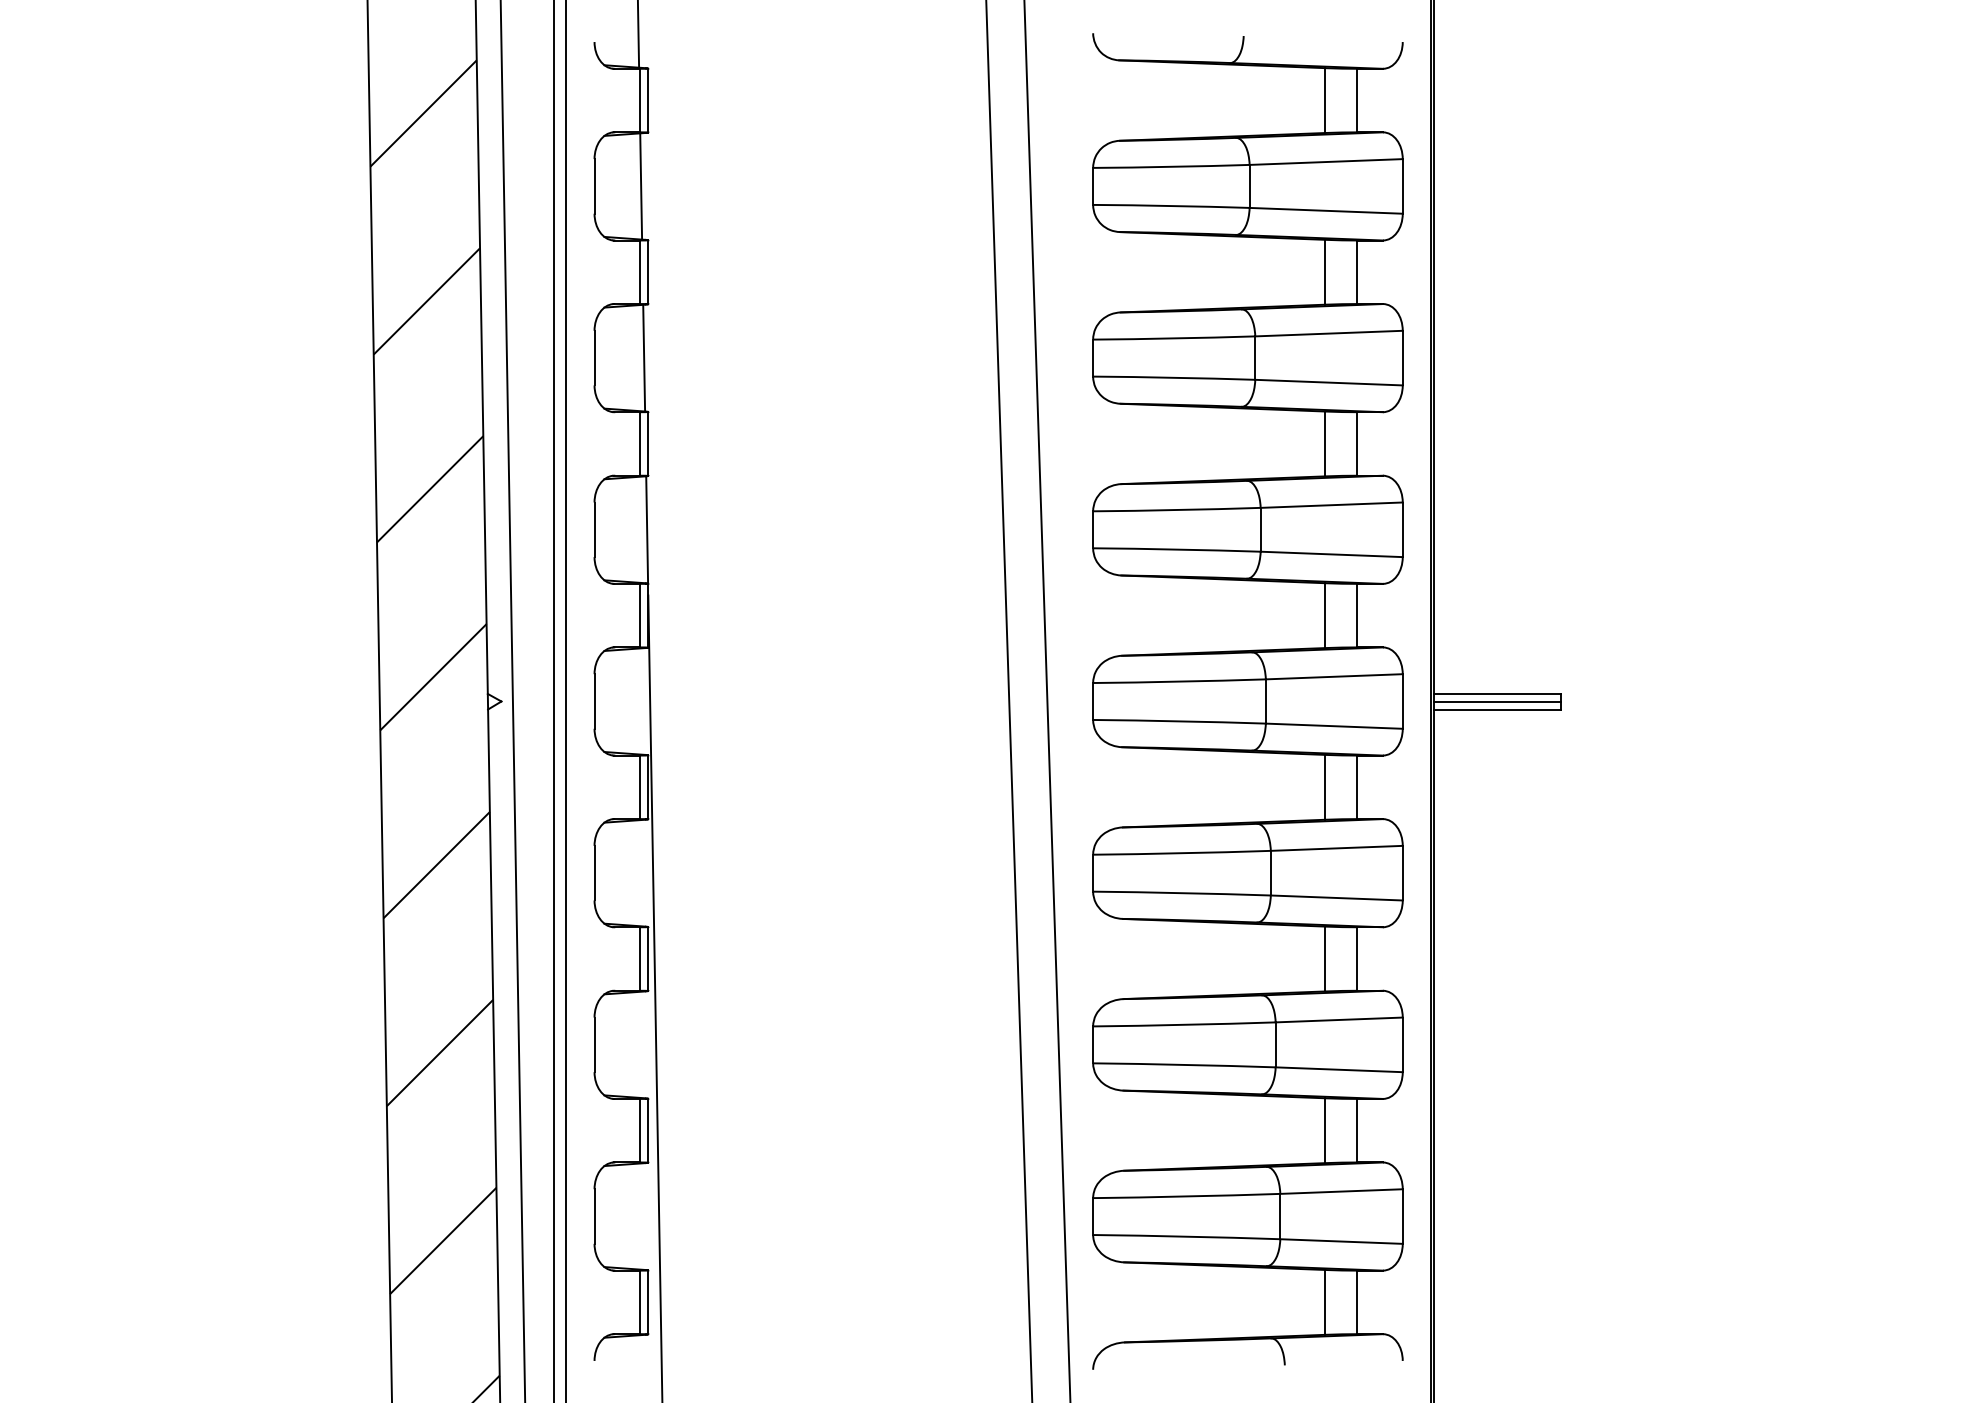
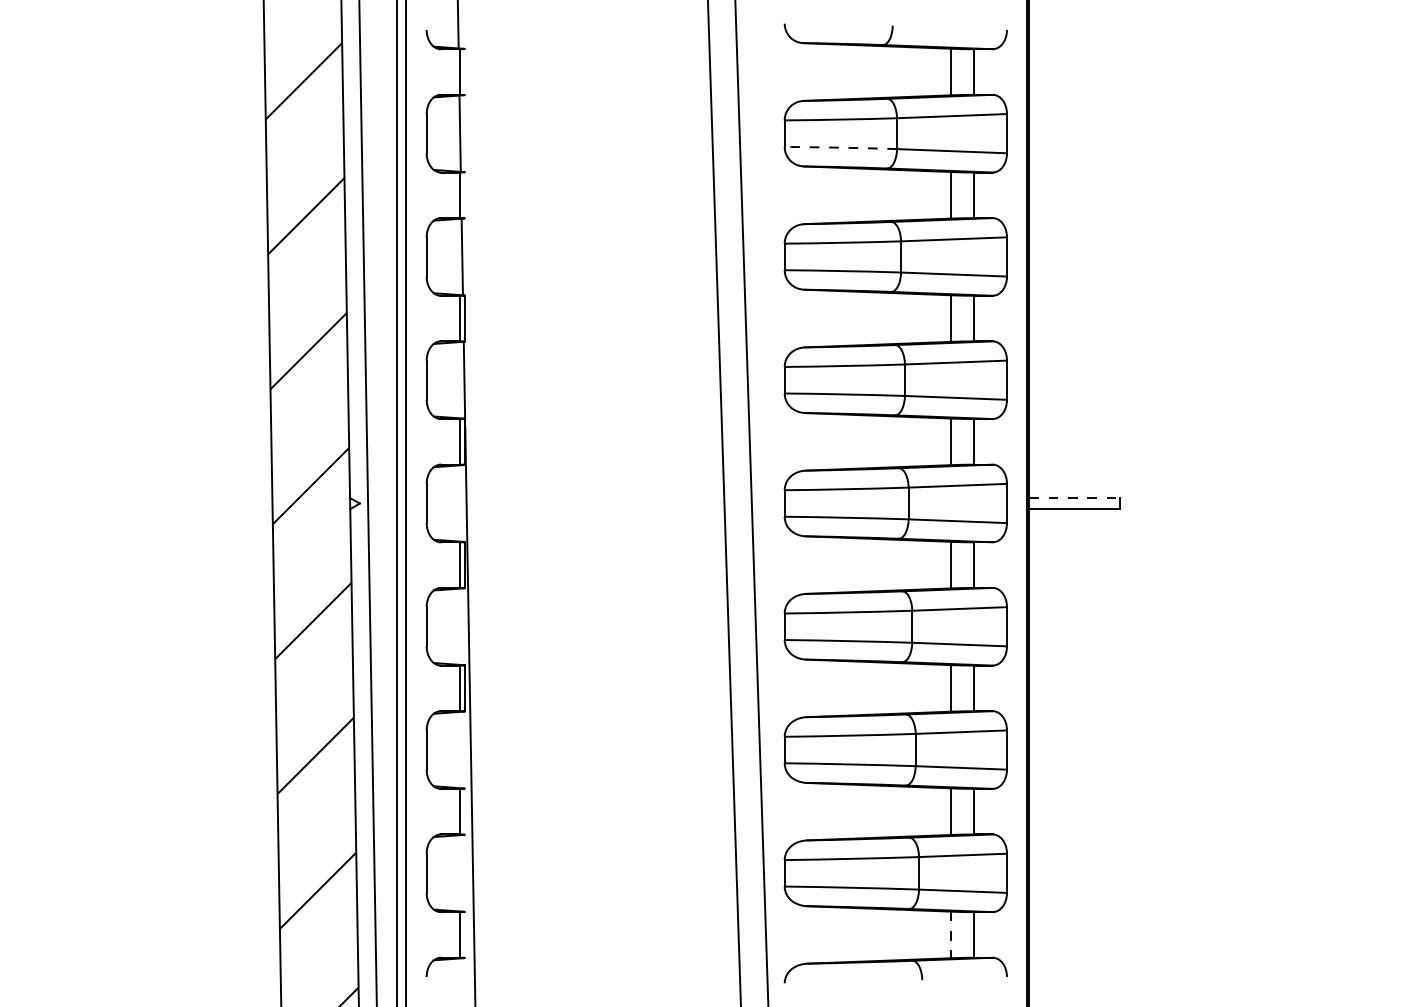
line: (648, 100) -> (465, 71), removed
arc: (1171, 205) -> (840, 147), solid -> dashed
line: (648, 272) -> (465, 195), removed
line: (1497, 693) -> (1075, 497), solid -> dashed
line: (1496, 701) -> (1074, 503), removed
line: (648, 1130) -> (465, 811), removed
line: (648, 1302) -> (465, 935), removed
line: (1325, 1302) -> (951, 935), solid -> dashed

